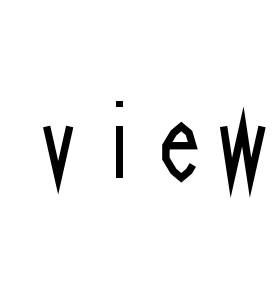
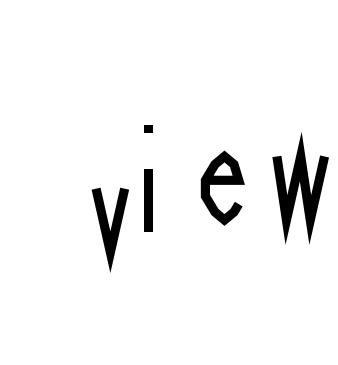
line: (119, 151) -> (147, 199), moved
line: (58, 159) -> (110, 229), moved

